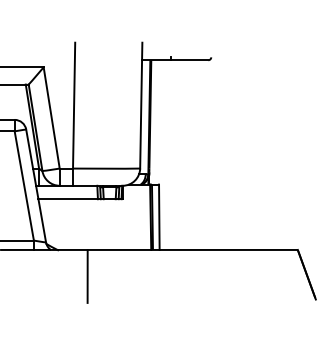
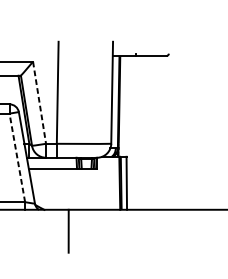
line: (51, 118) -> (39, 103), solid -> dashed
line: (24, 185) -> (17, 157), solid -> dashed

